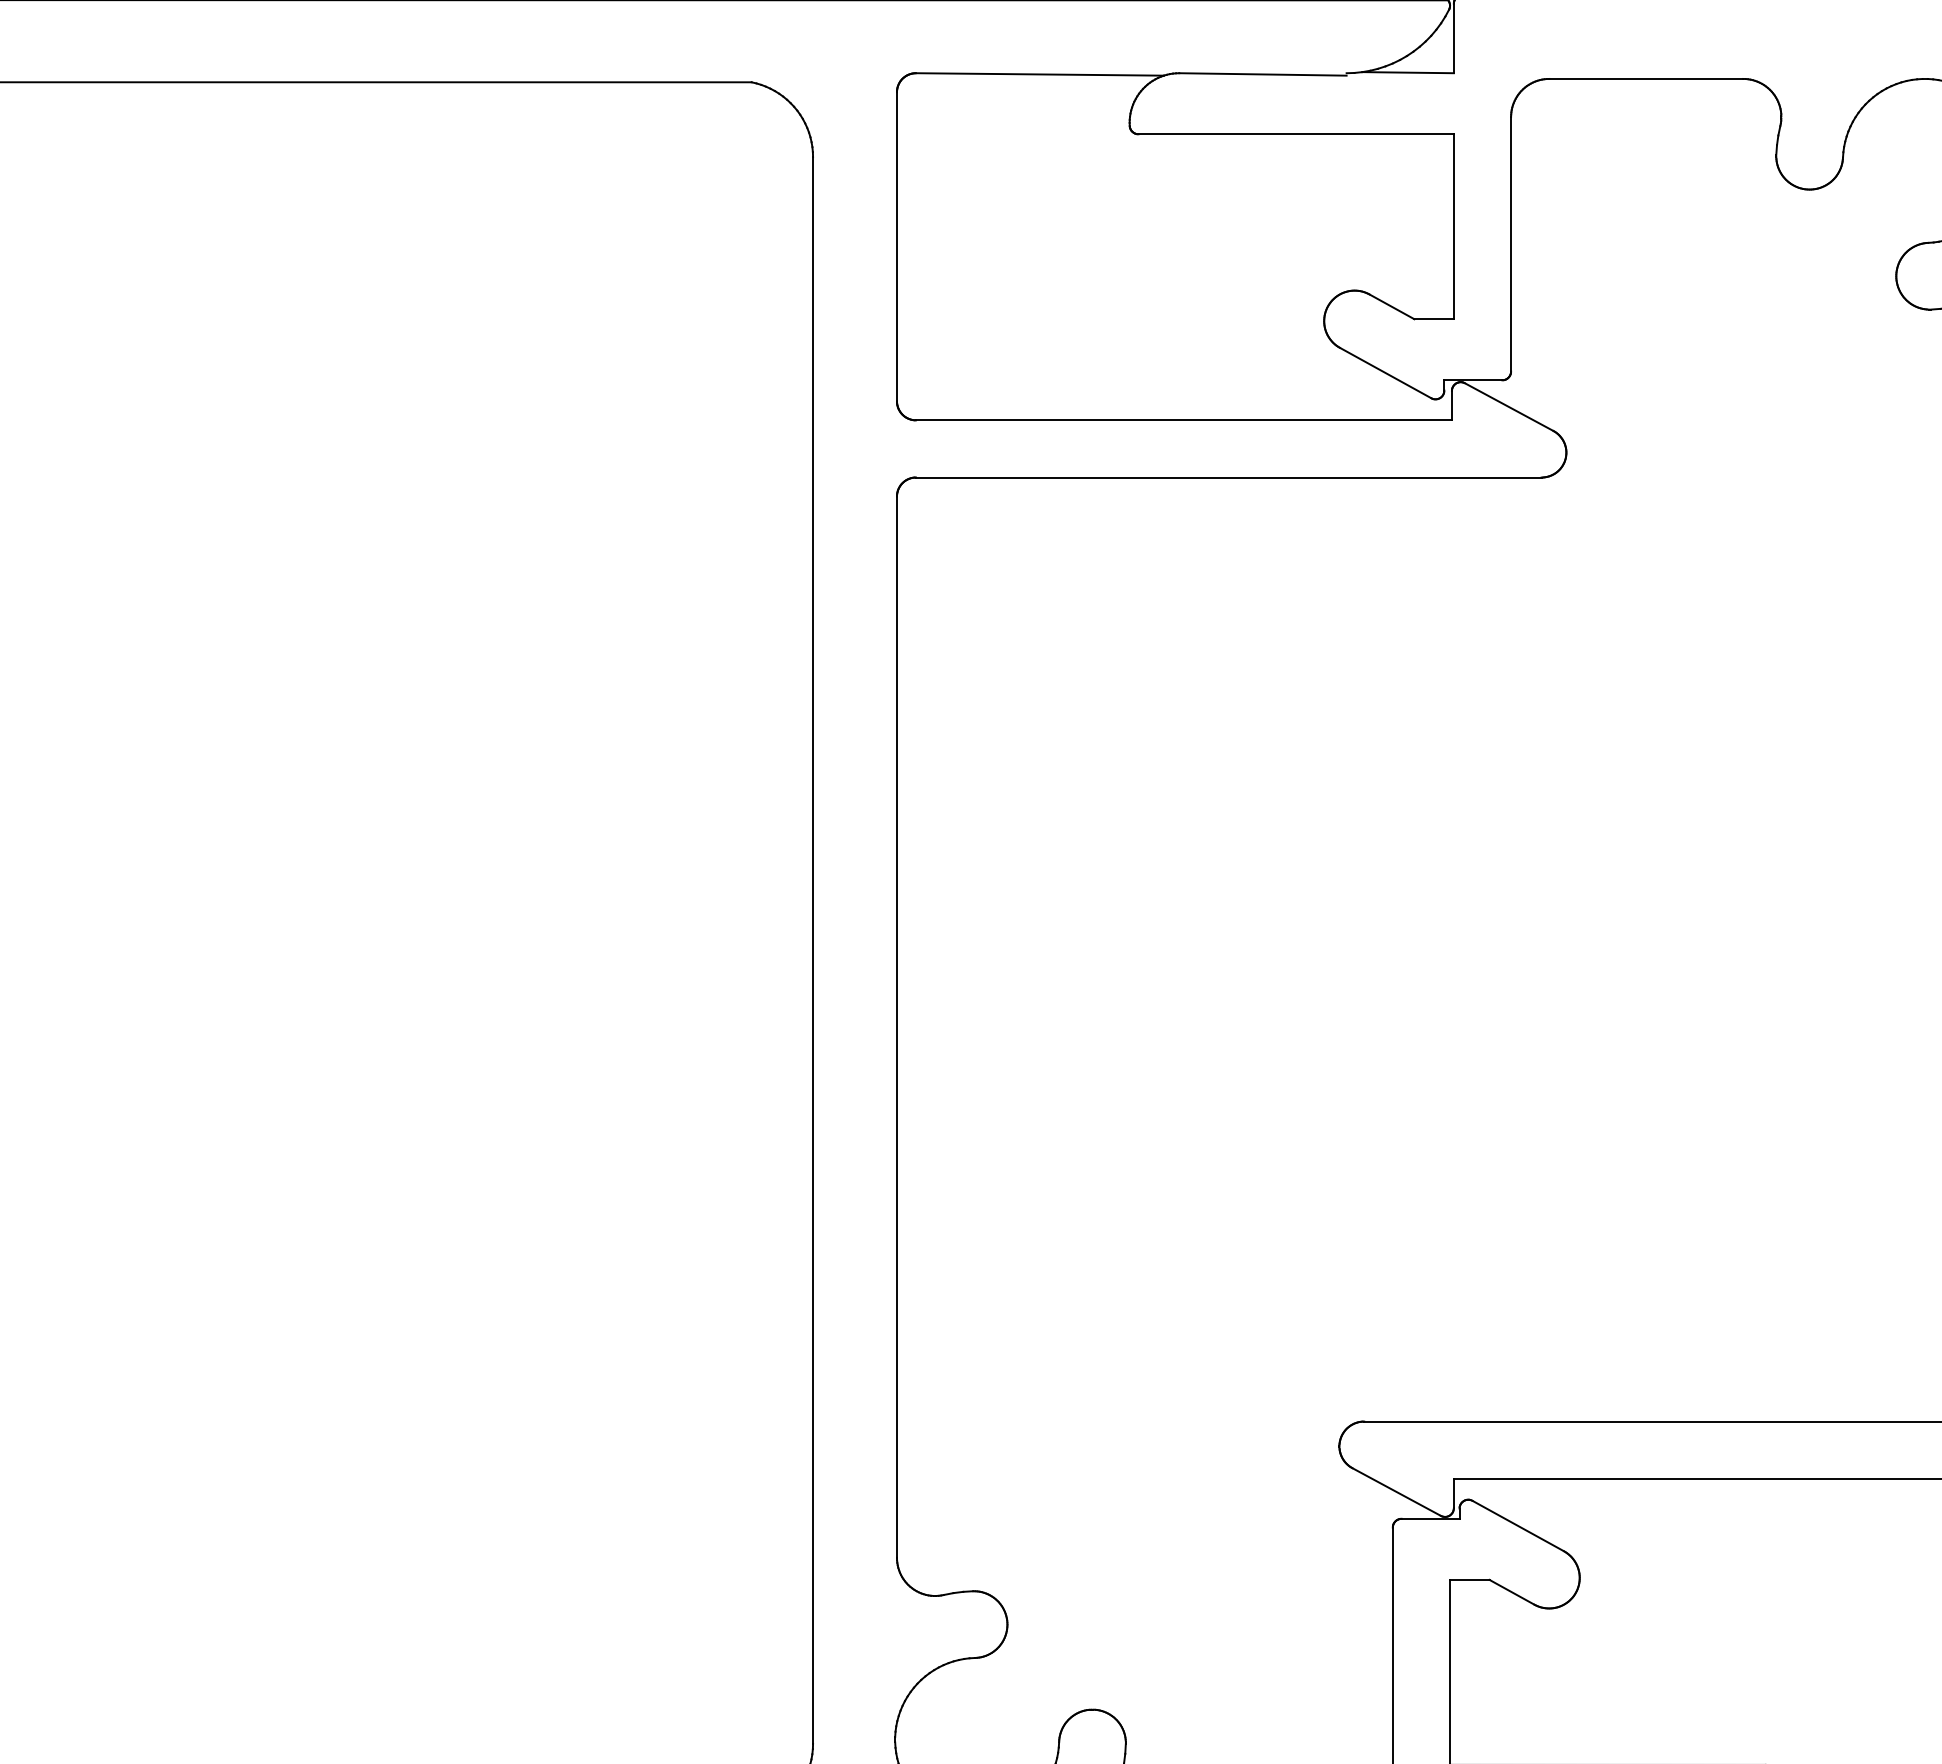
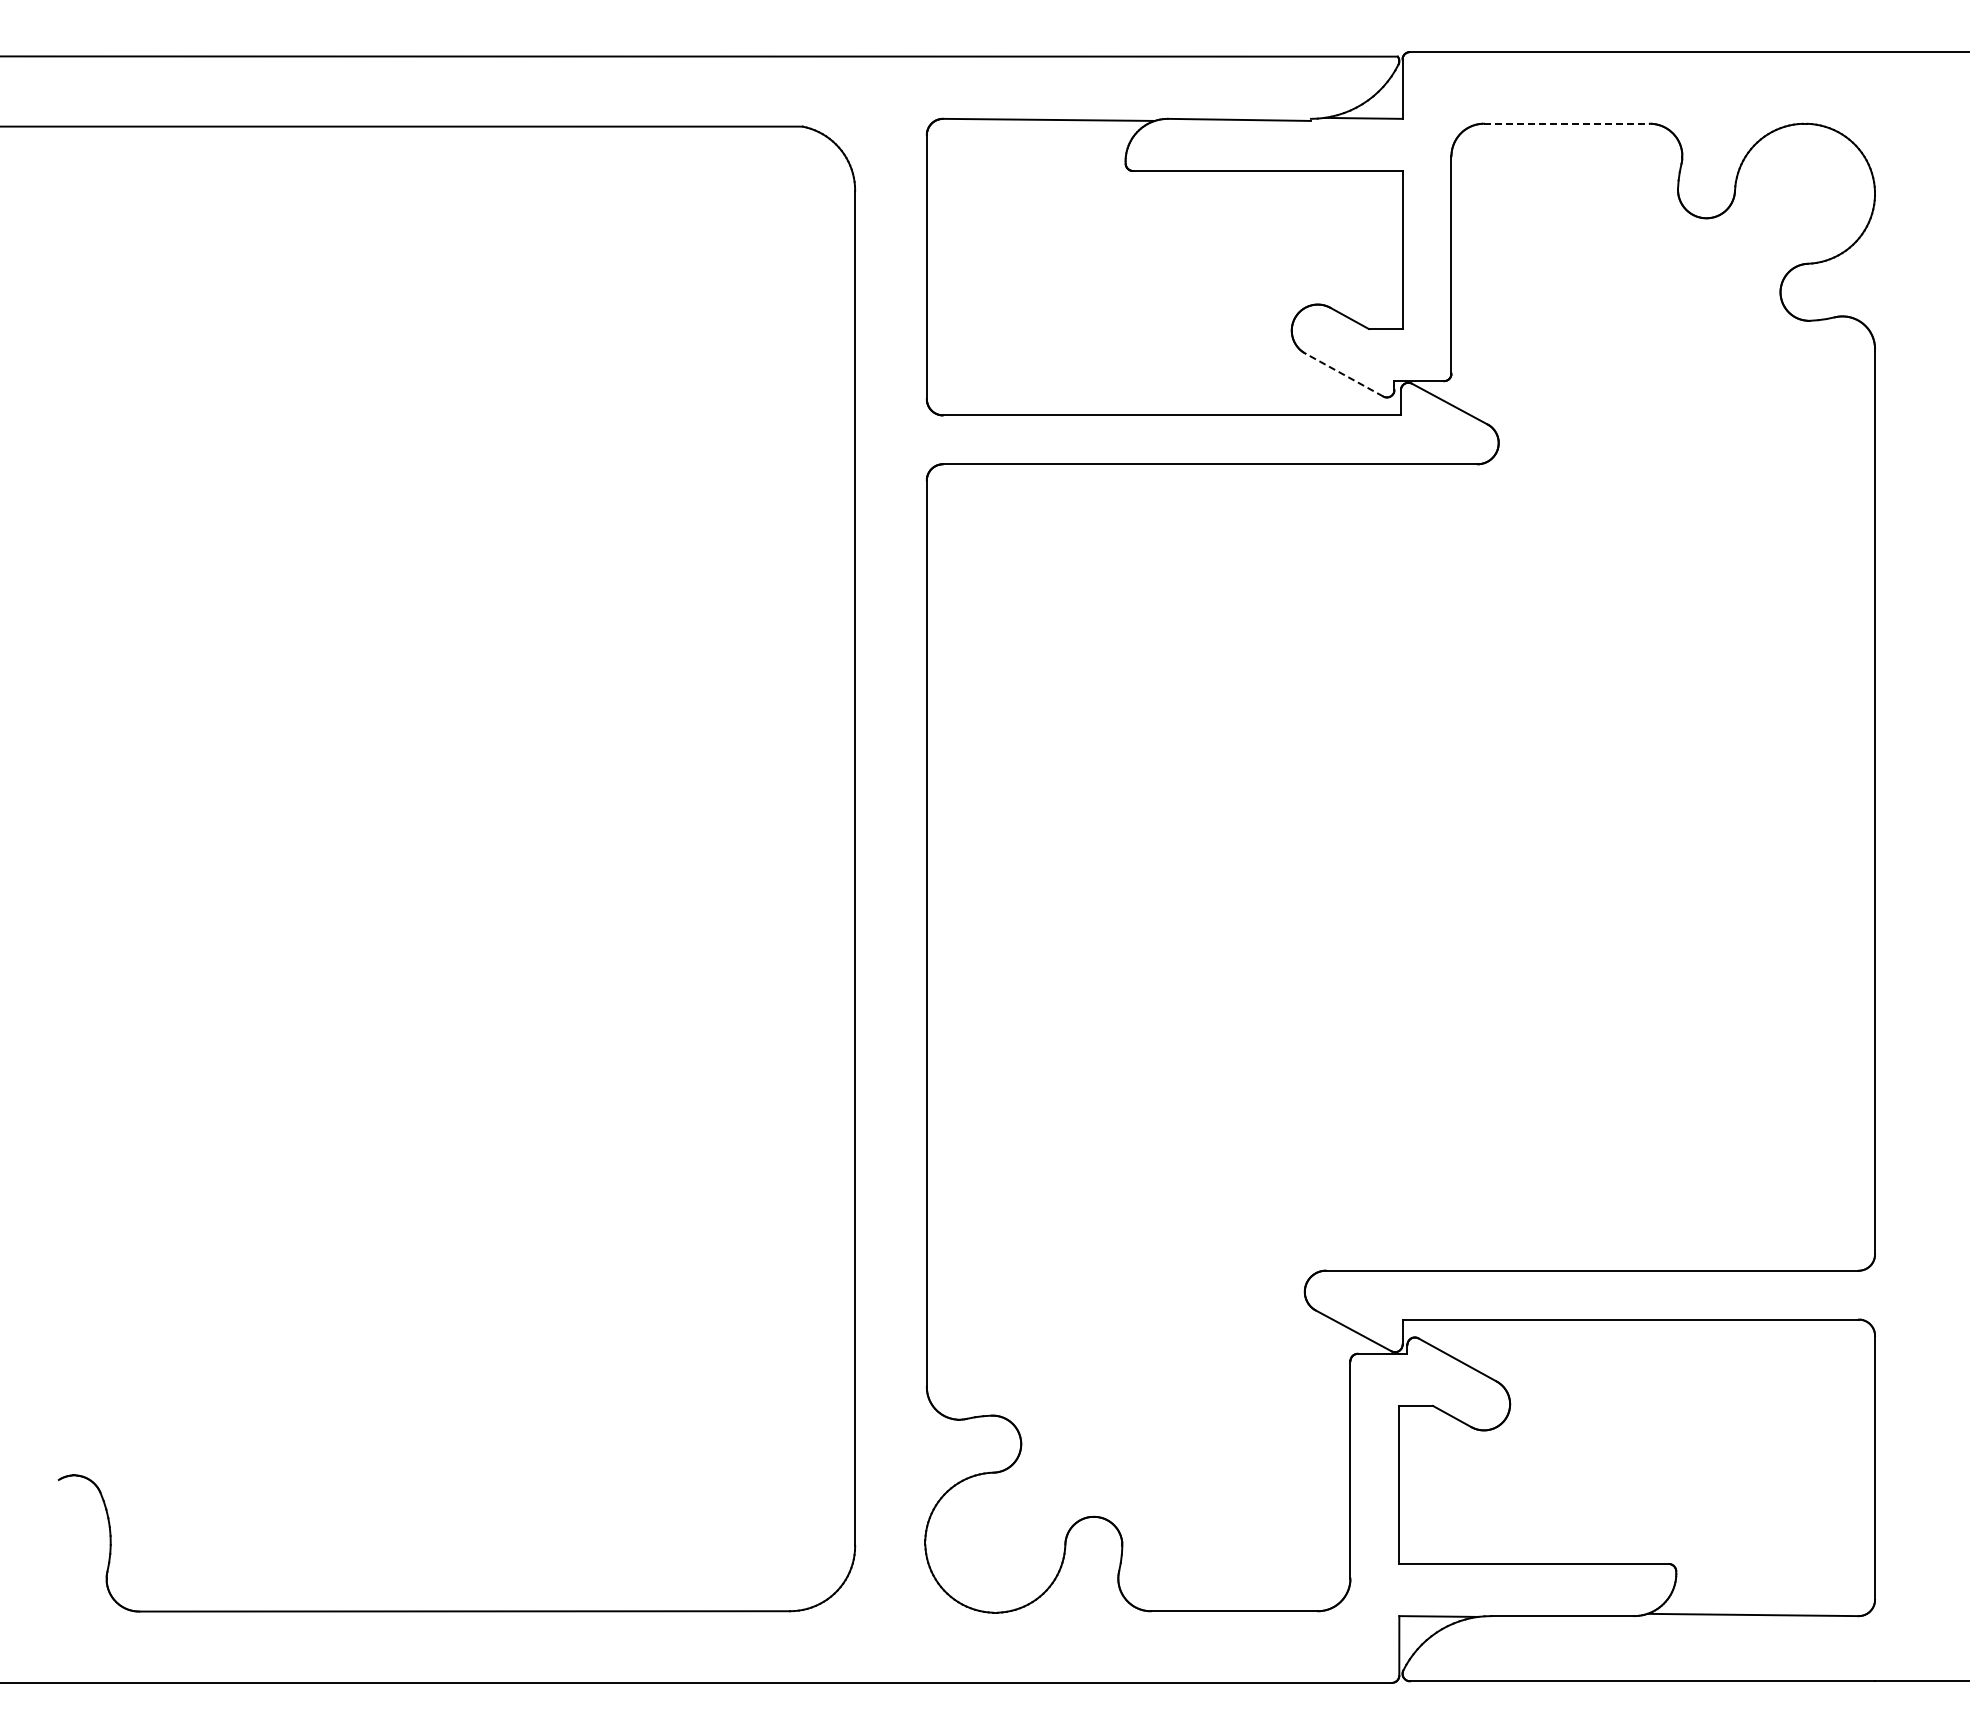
line: (1645, 78) -> (1566, 123), solid -> dashed
line: (1385, 373) -> (1344, 375), solid -> dashed

